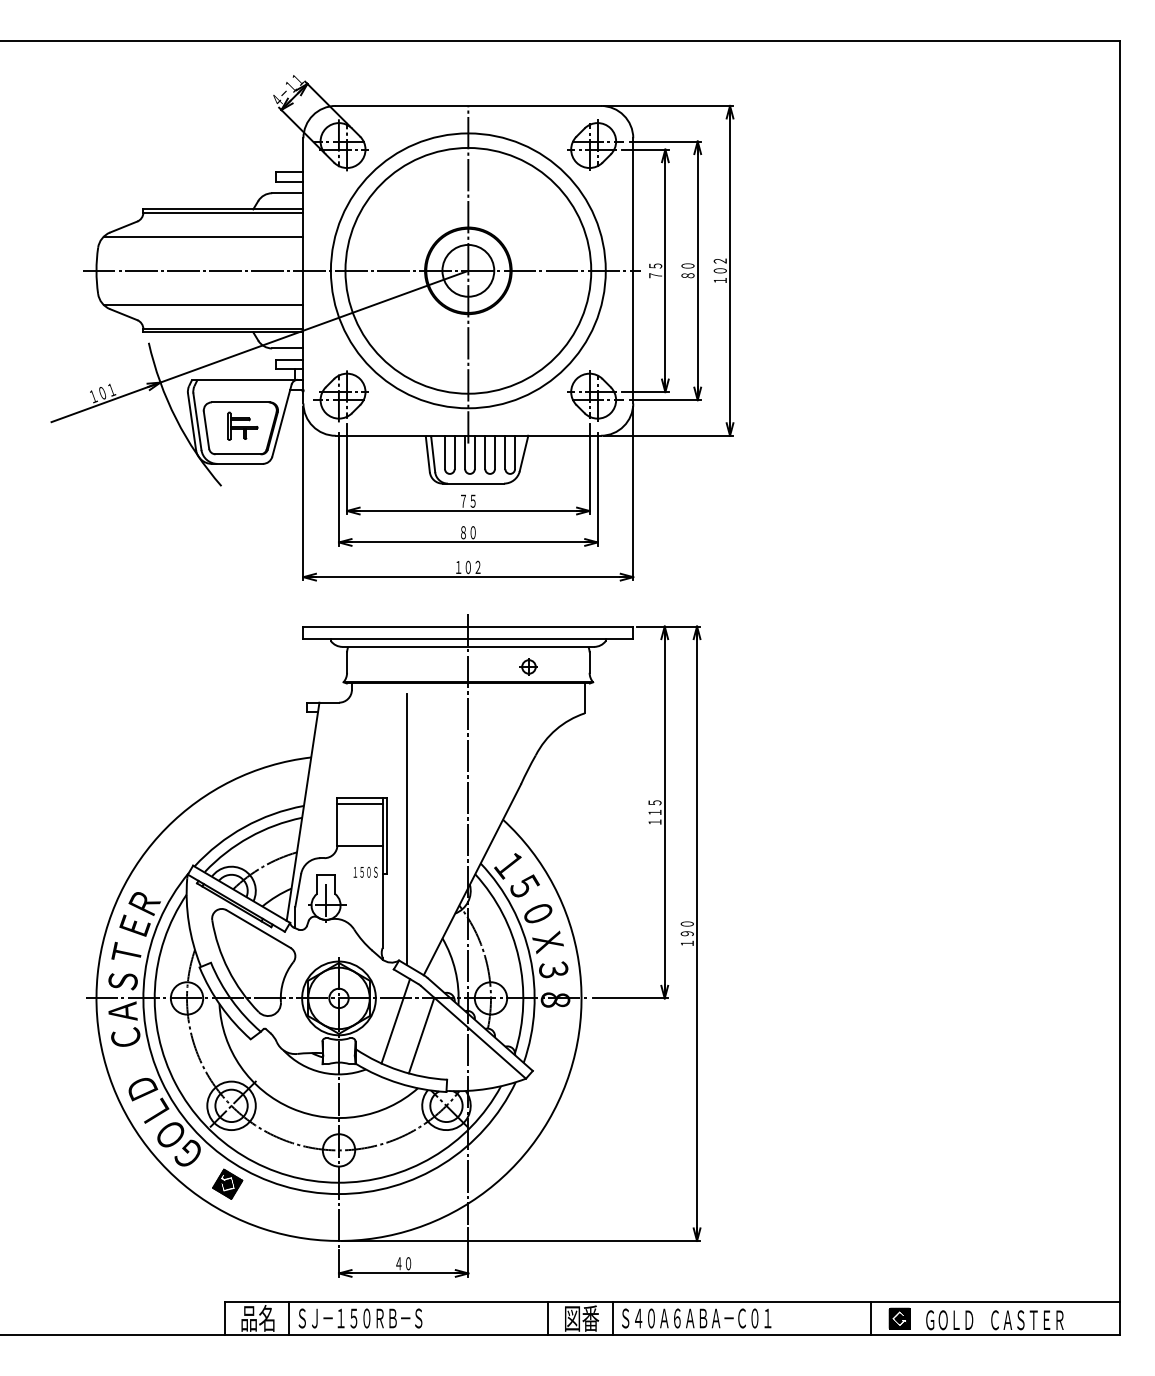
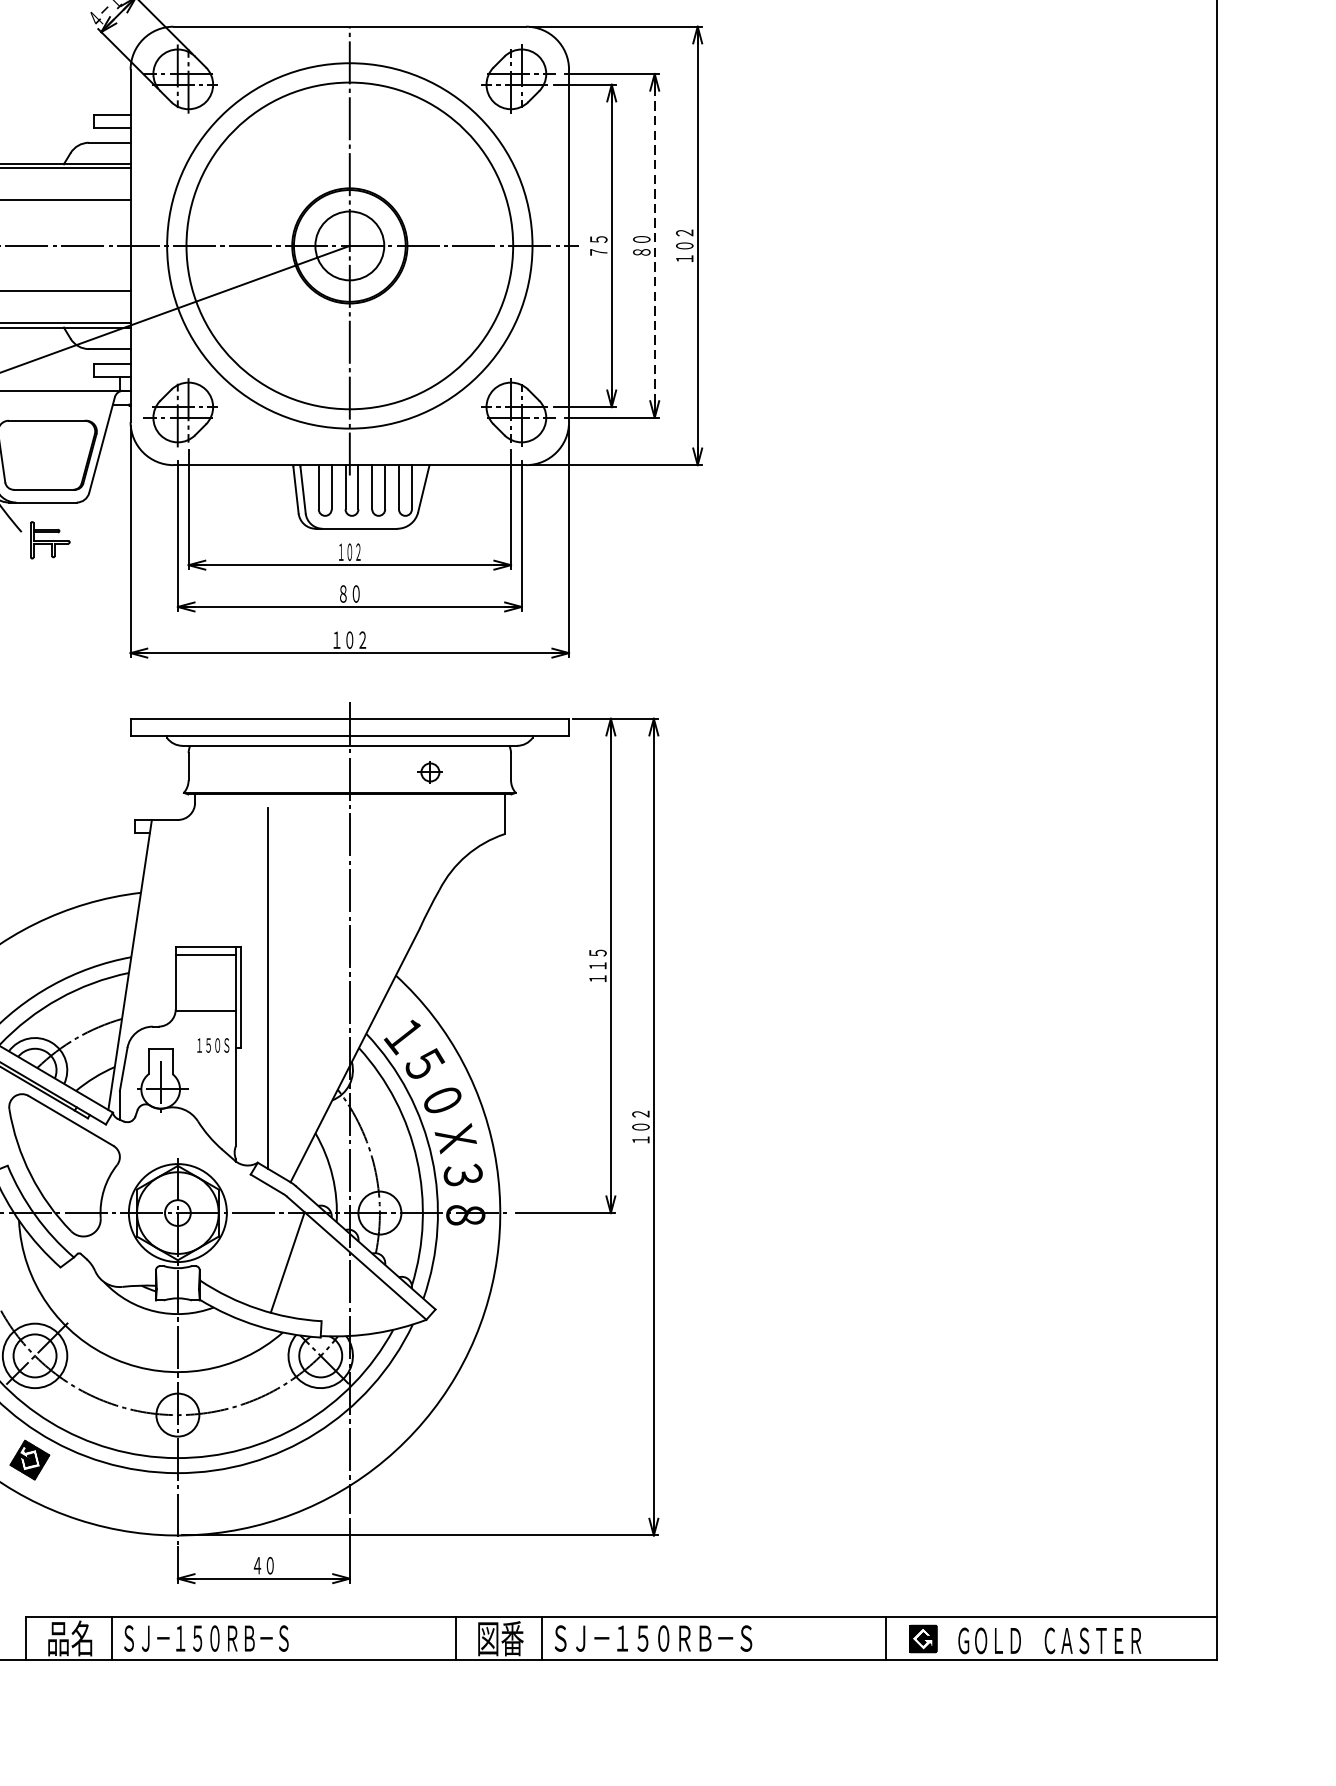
line: (697, 270) -> (654, 245), solid -> dashed
part: (242, 425) -> (49, 539), moved
text: (468, 500) -> (350, 551), ７５ -> １０２
text: (687, 928) -> (641, 1120), １９０ -> １０２
line: (395, 1021) -> (252, 1243), removed
text: (696, 1318) -> (653, 1638), Ｓ４０Ａ６ＡＢＡ－Ｃ０１ -> ＳＪ－１５０ＲＢ－Ｓ

